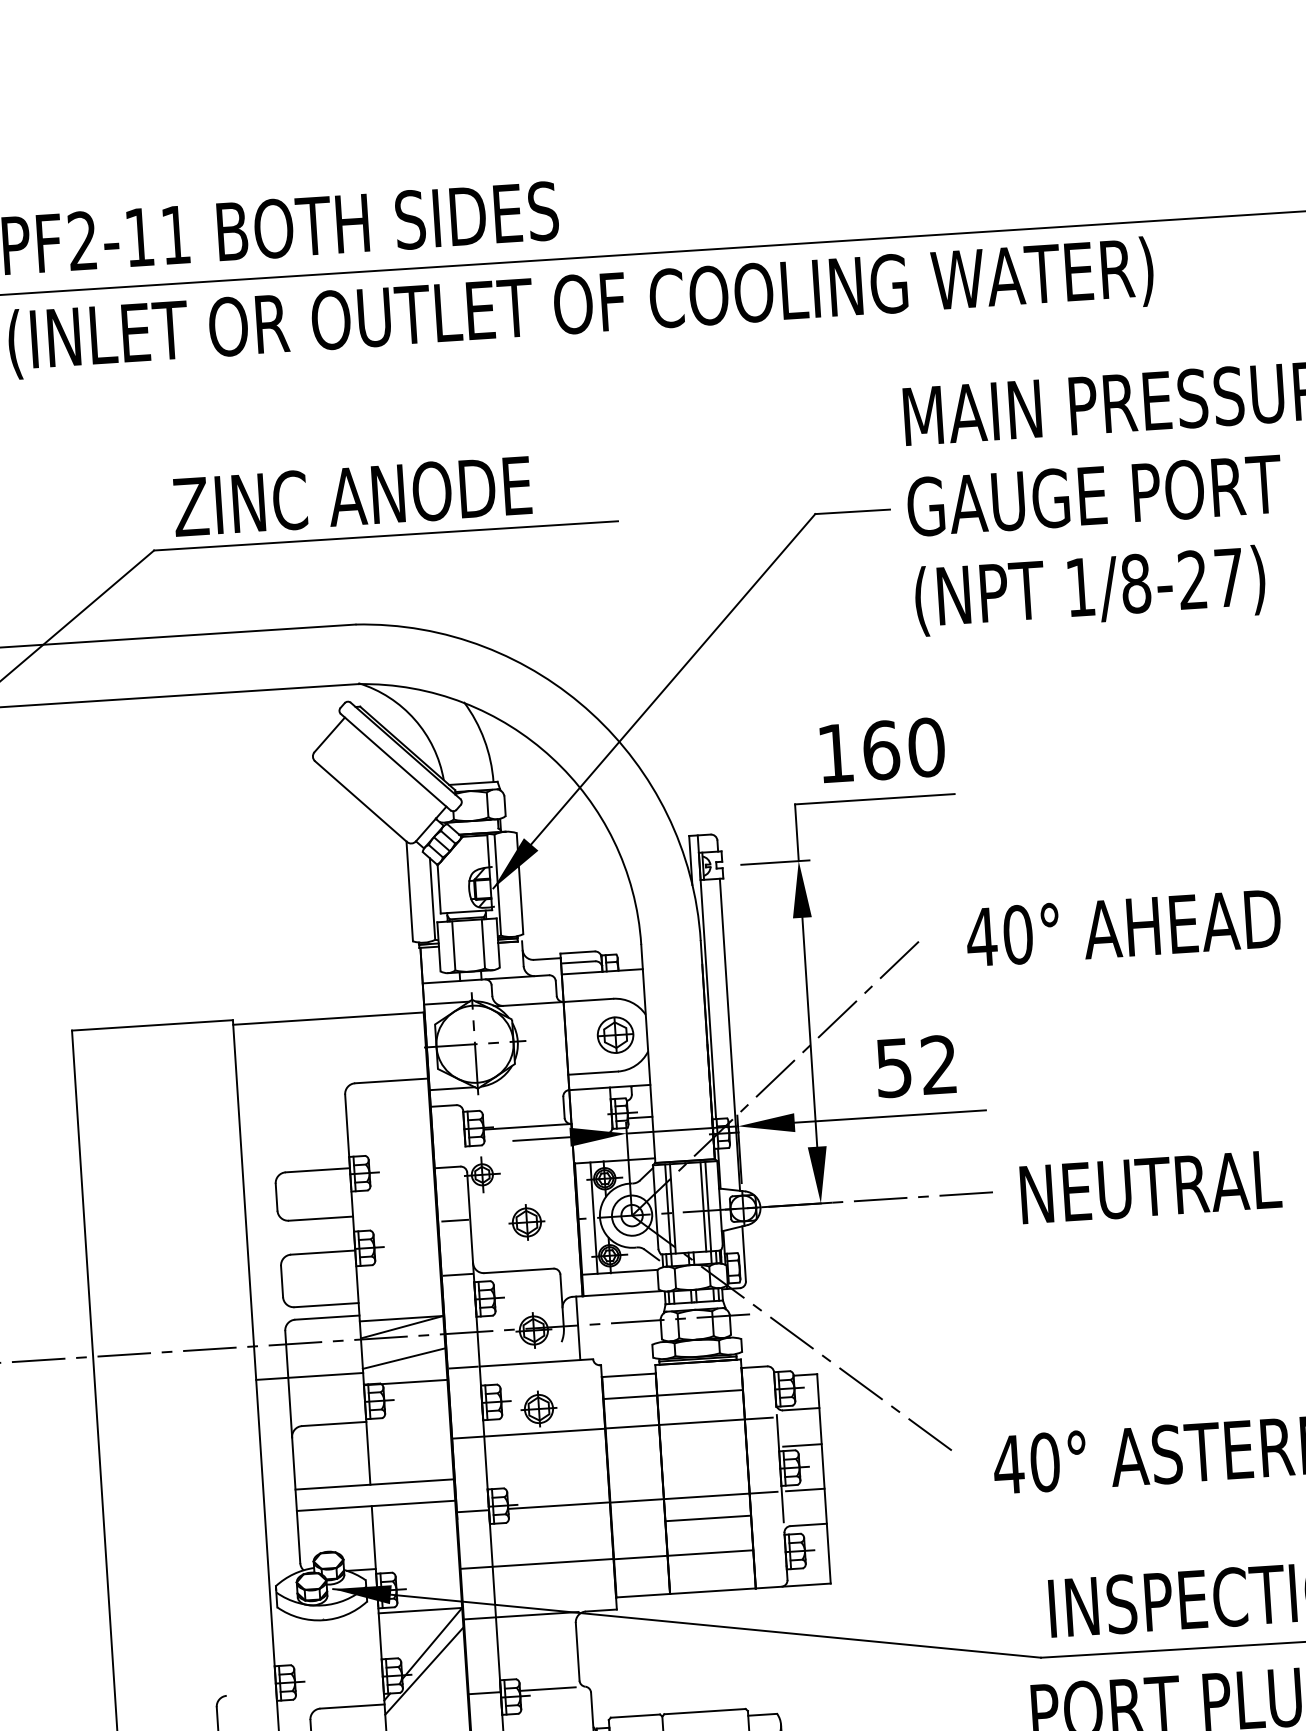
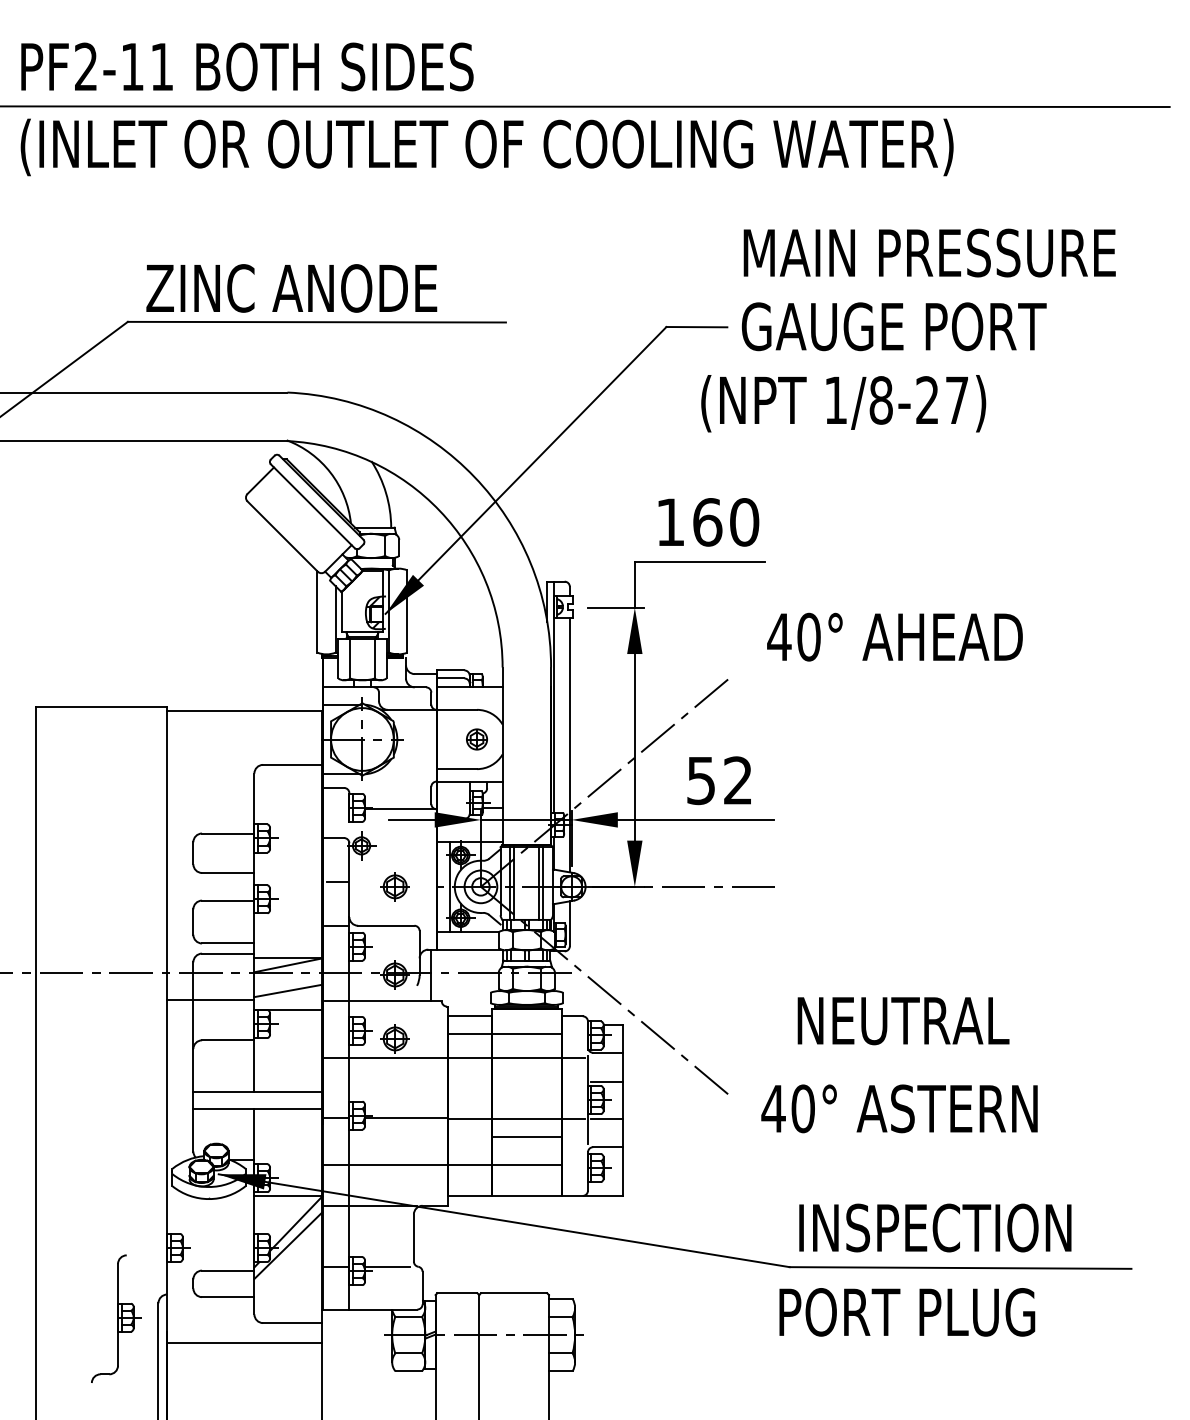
text: (1090, 590) -> (843, 403), moved
text: (1122, 927) -> (894, 636), moved
part: (614, 1035) -> (476, 739), size x0.7
text: (1150, 1187) -> (903, 1021), moved

